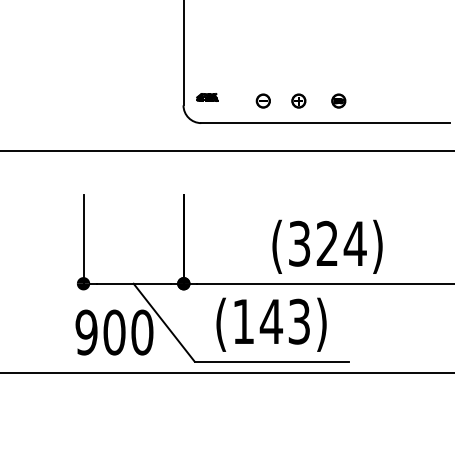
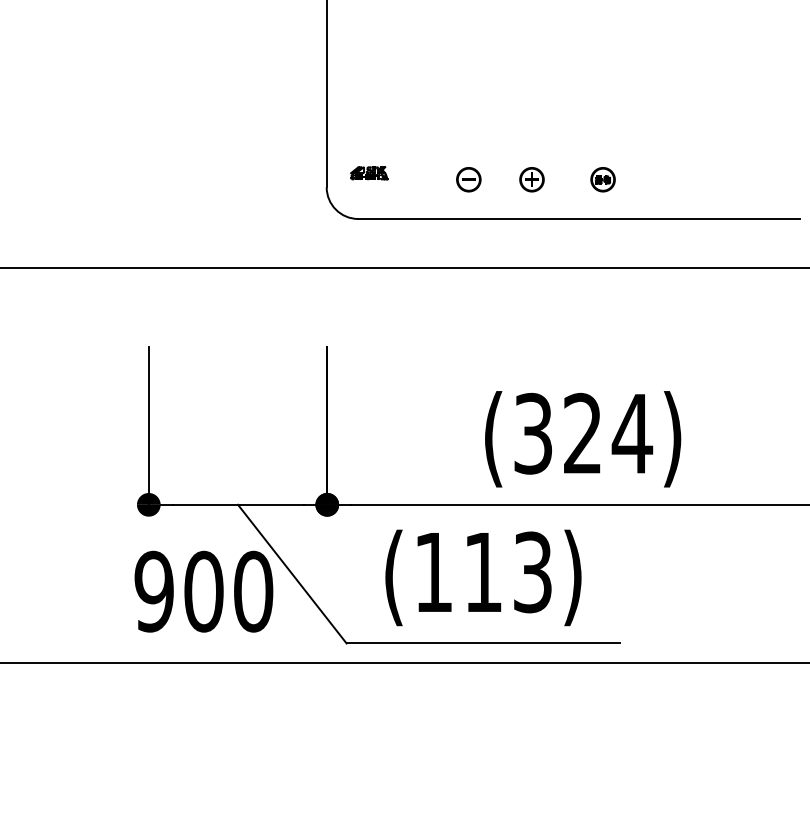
text: (271, 321) -> (483, 571), (143) -> (113)

